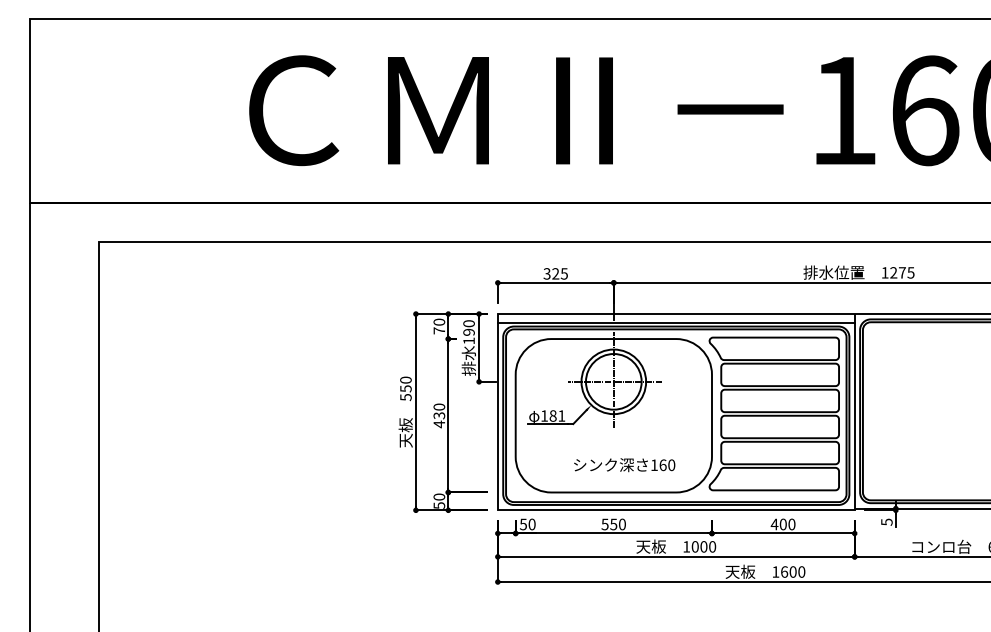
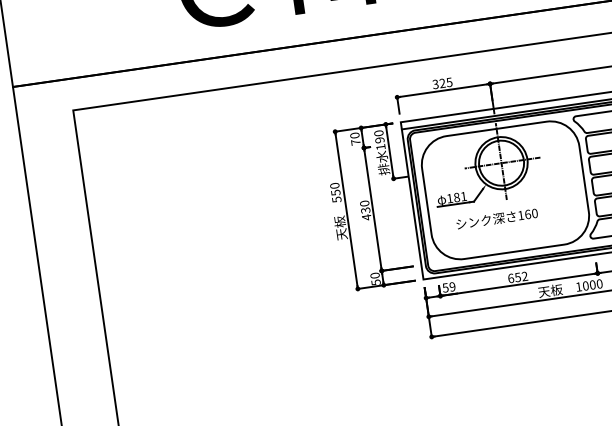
text: (624, 465) -> (497, 219), moved
text: (531, 524) -> (452, 286), 50 -> 59
text: (613, 524) -> (517, 277), 550 -> 652

